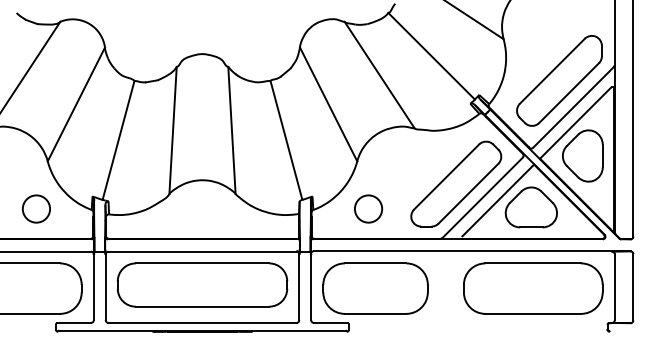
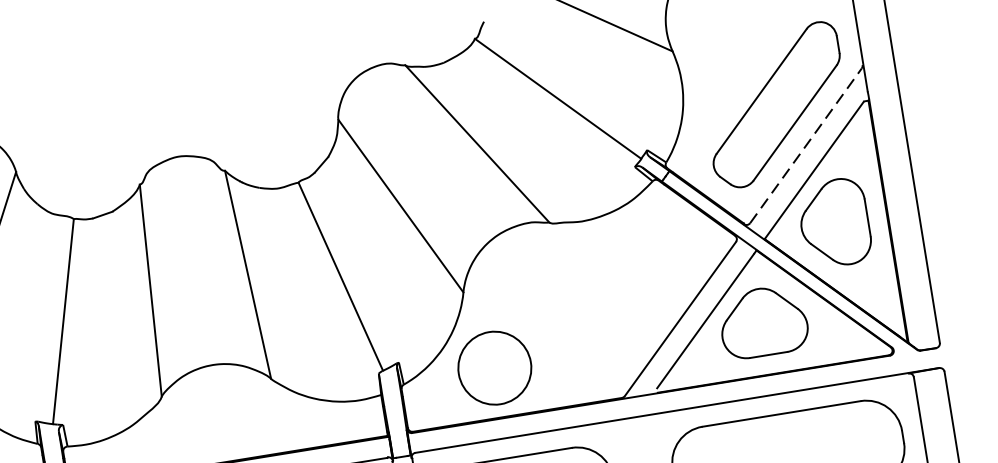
line: (573, 107) -> (806, 145), solid -> dashed
part: (456, 183) -> (633, 302), removed
circle: (368, 208) -> (494, 367), size x1.6

